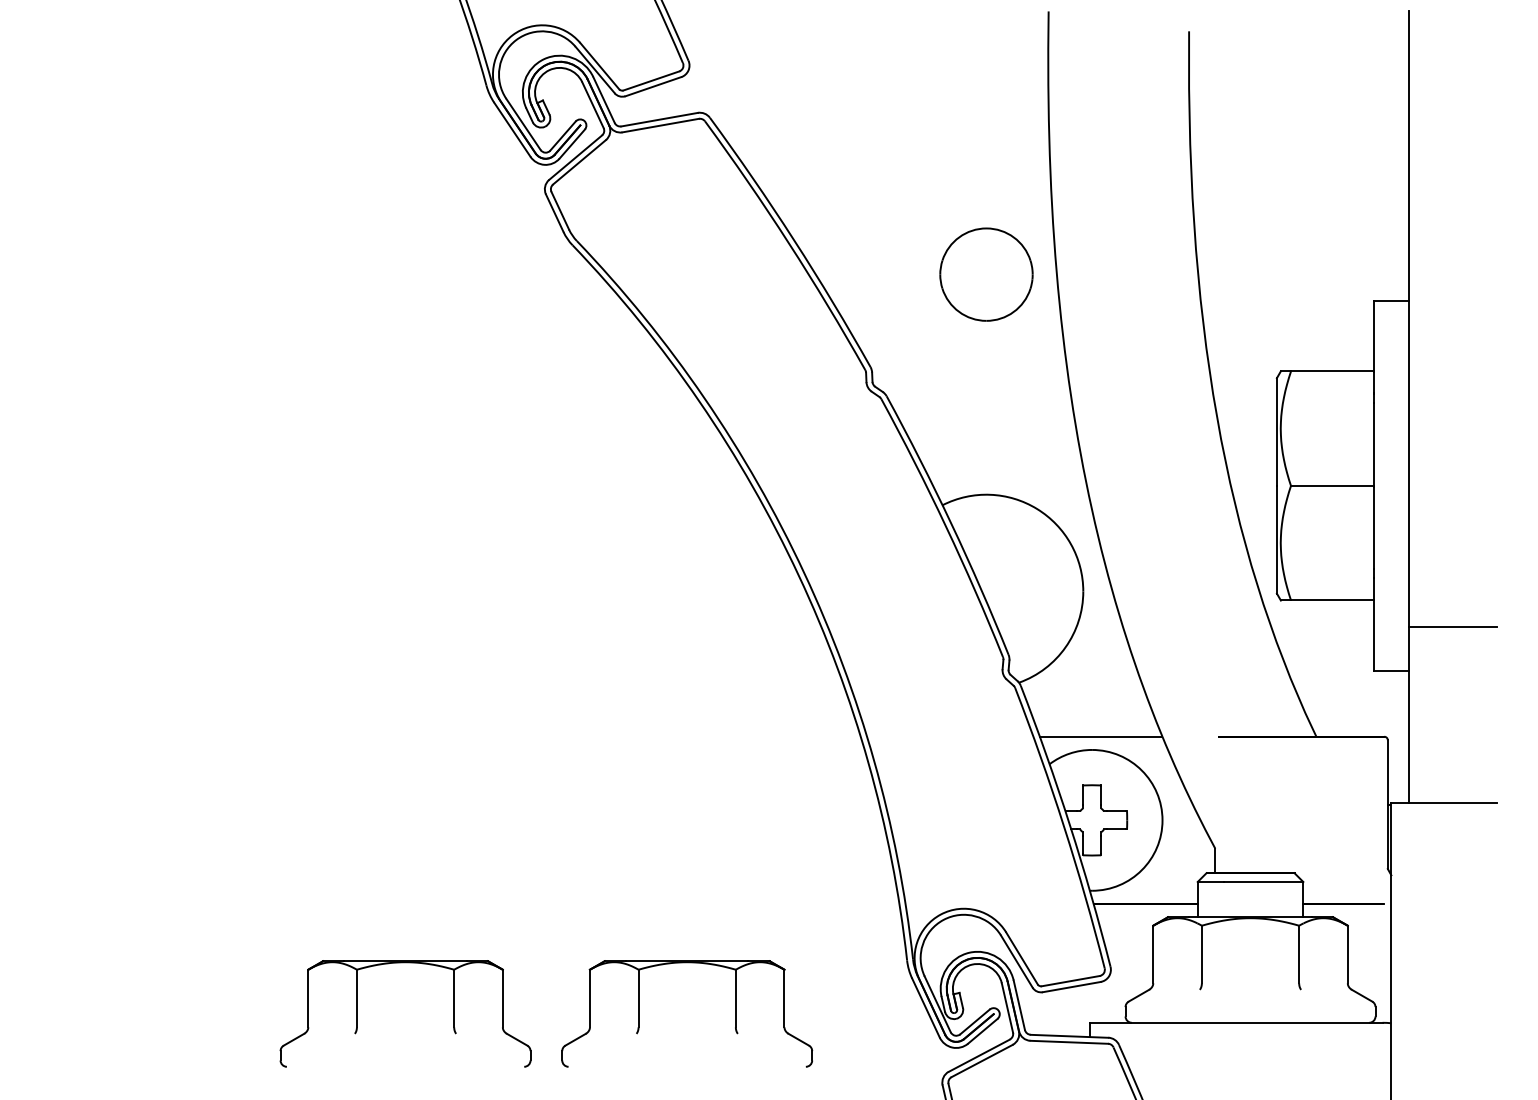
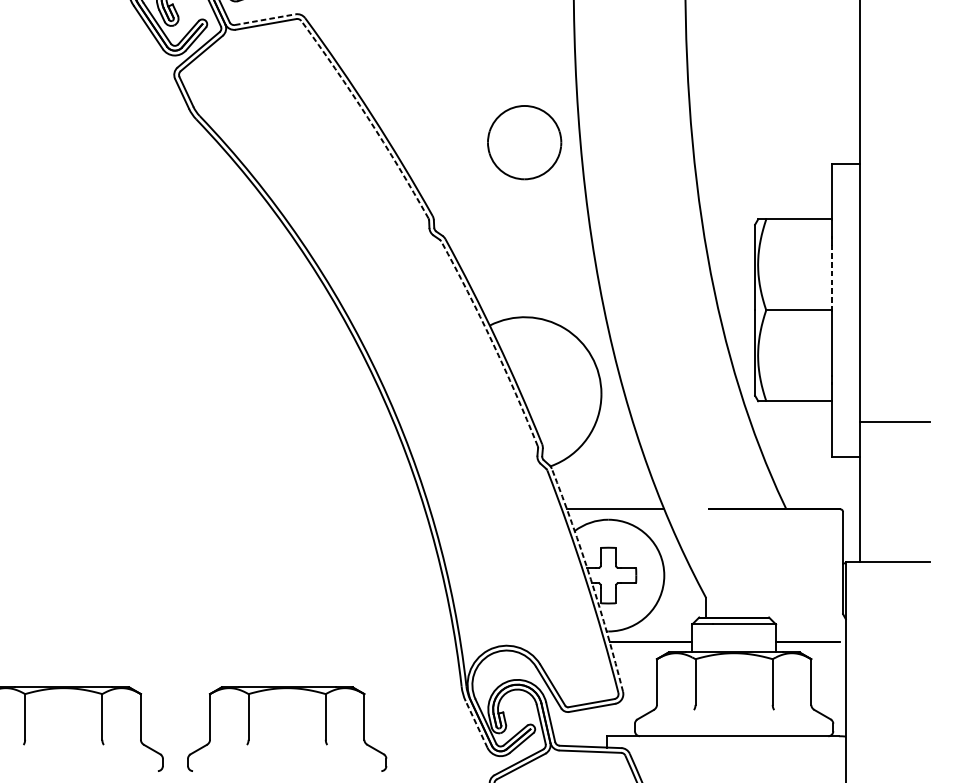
line: (659, 119) -> (265, 19), solid -> dashed
arc: (788, 243) -> (367, 117), solid -> dashed
line: (1373, 445) -> (831, 278), solid -> dashed
arc: (945, 526) -> (492, 342), solid -> dashed
arc: (1069, 824) -> (590, 578), solid -> dashed
line: (925, 1007) -> (476, 724), solid -> dashed

